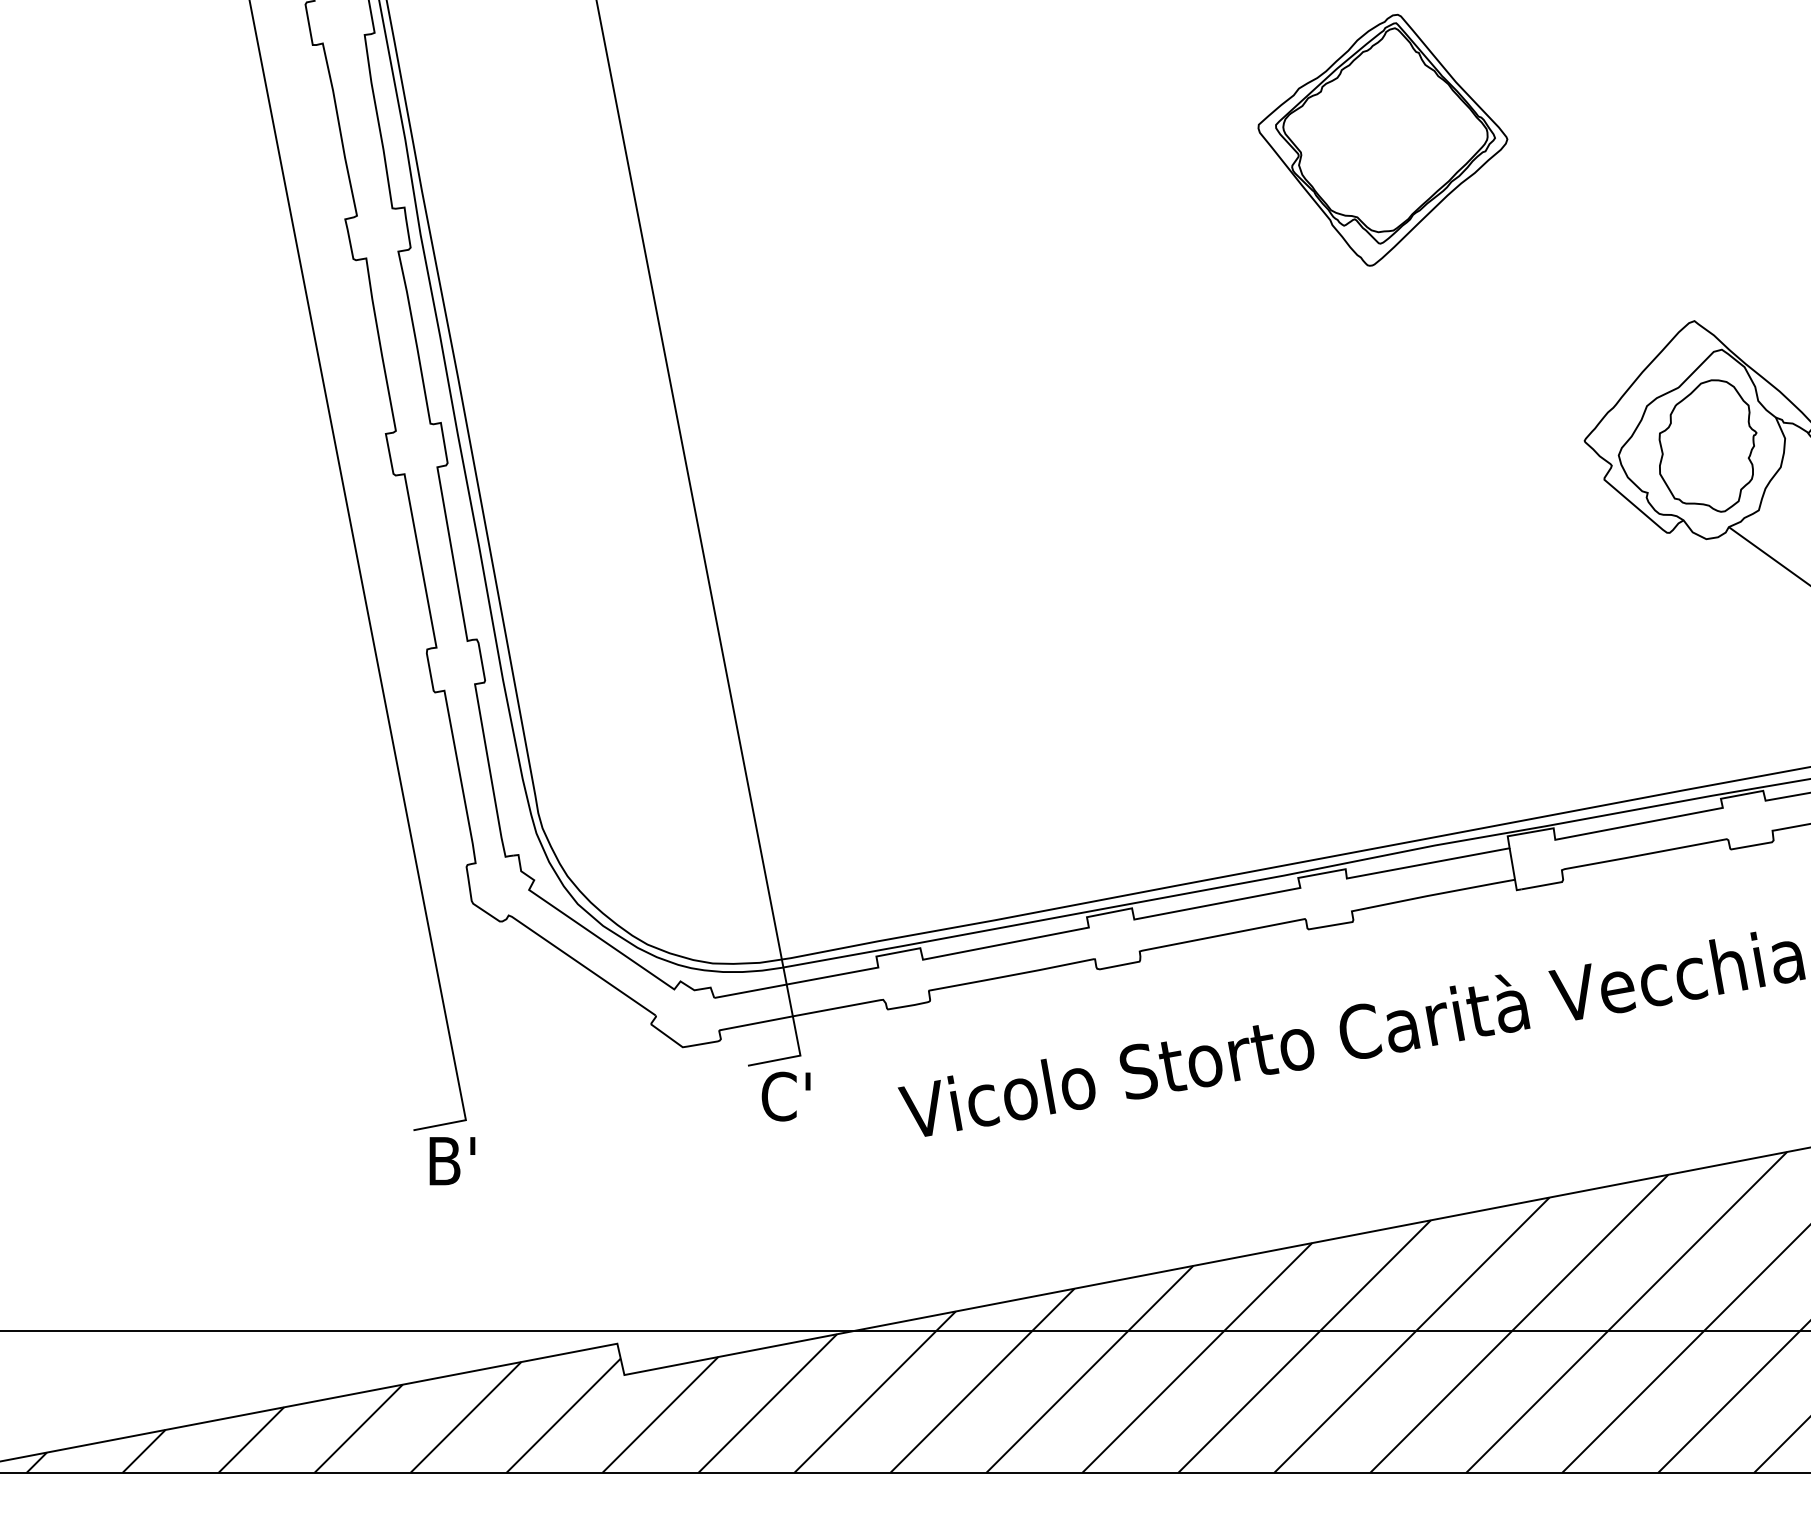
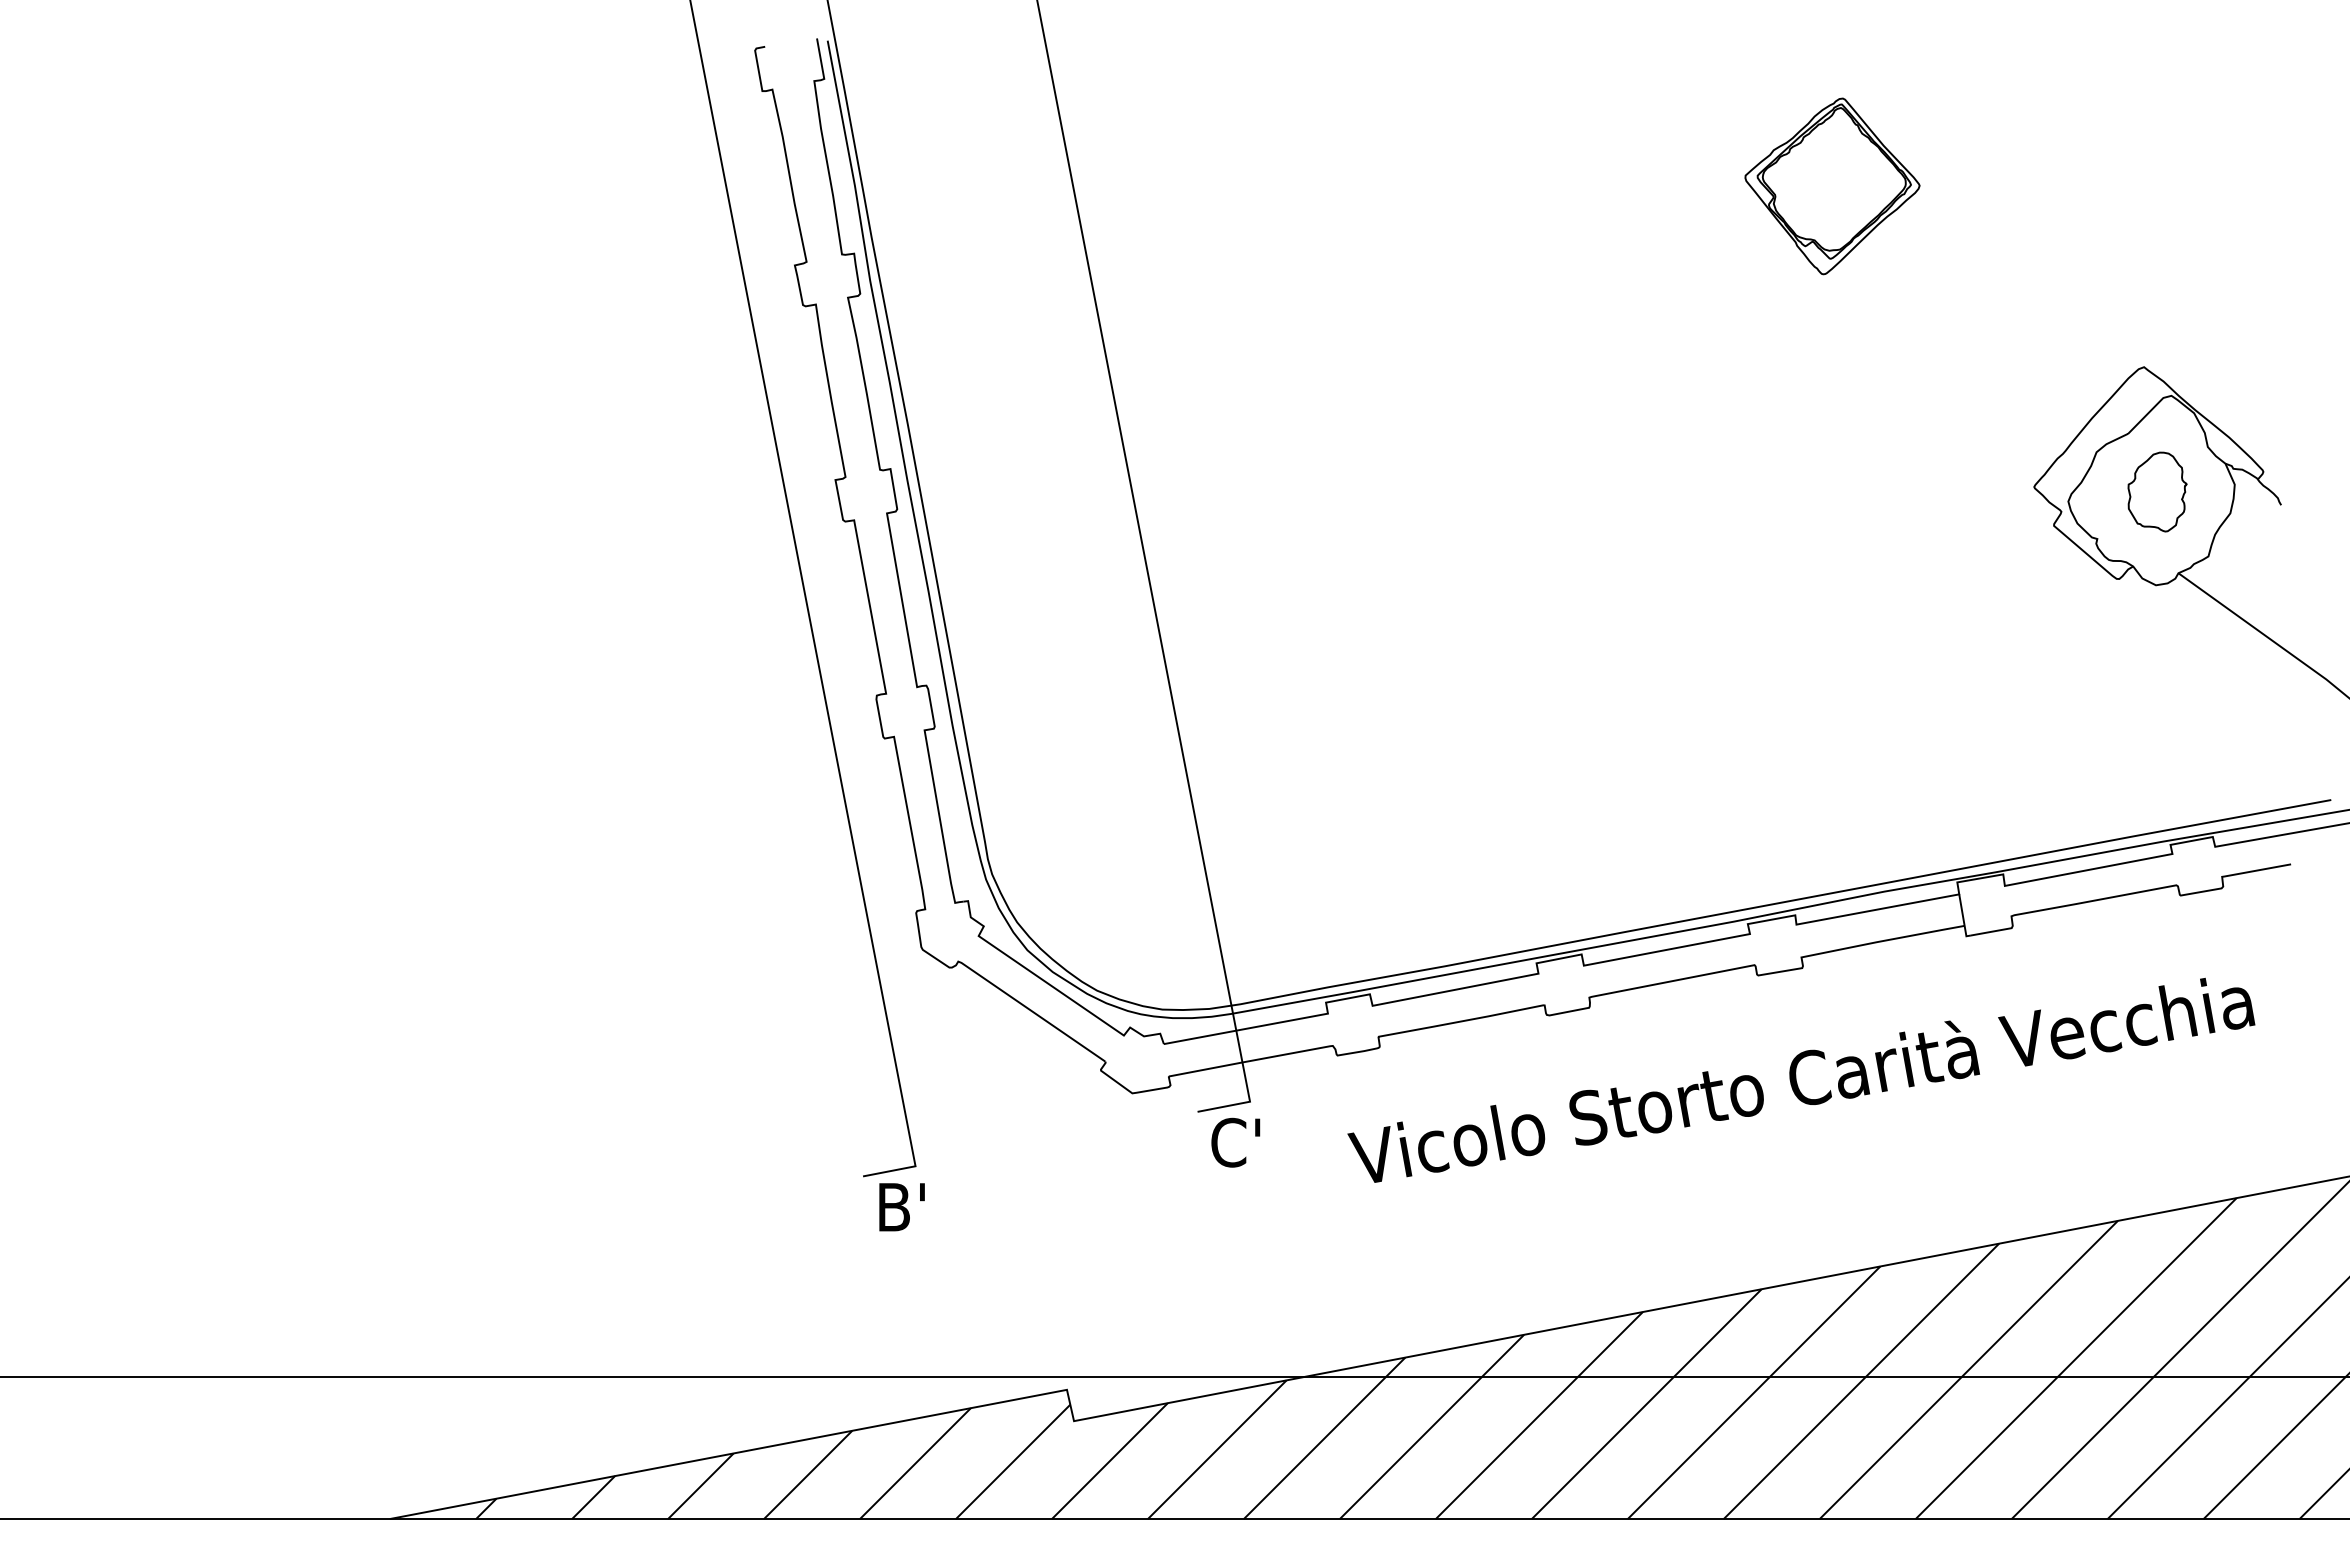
part: (1382, 140) -> (1832, 186), size x0.7
part: (1707, 445) -> (2157, 491), size x0.6

